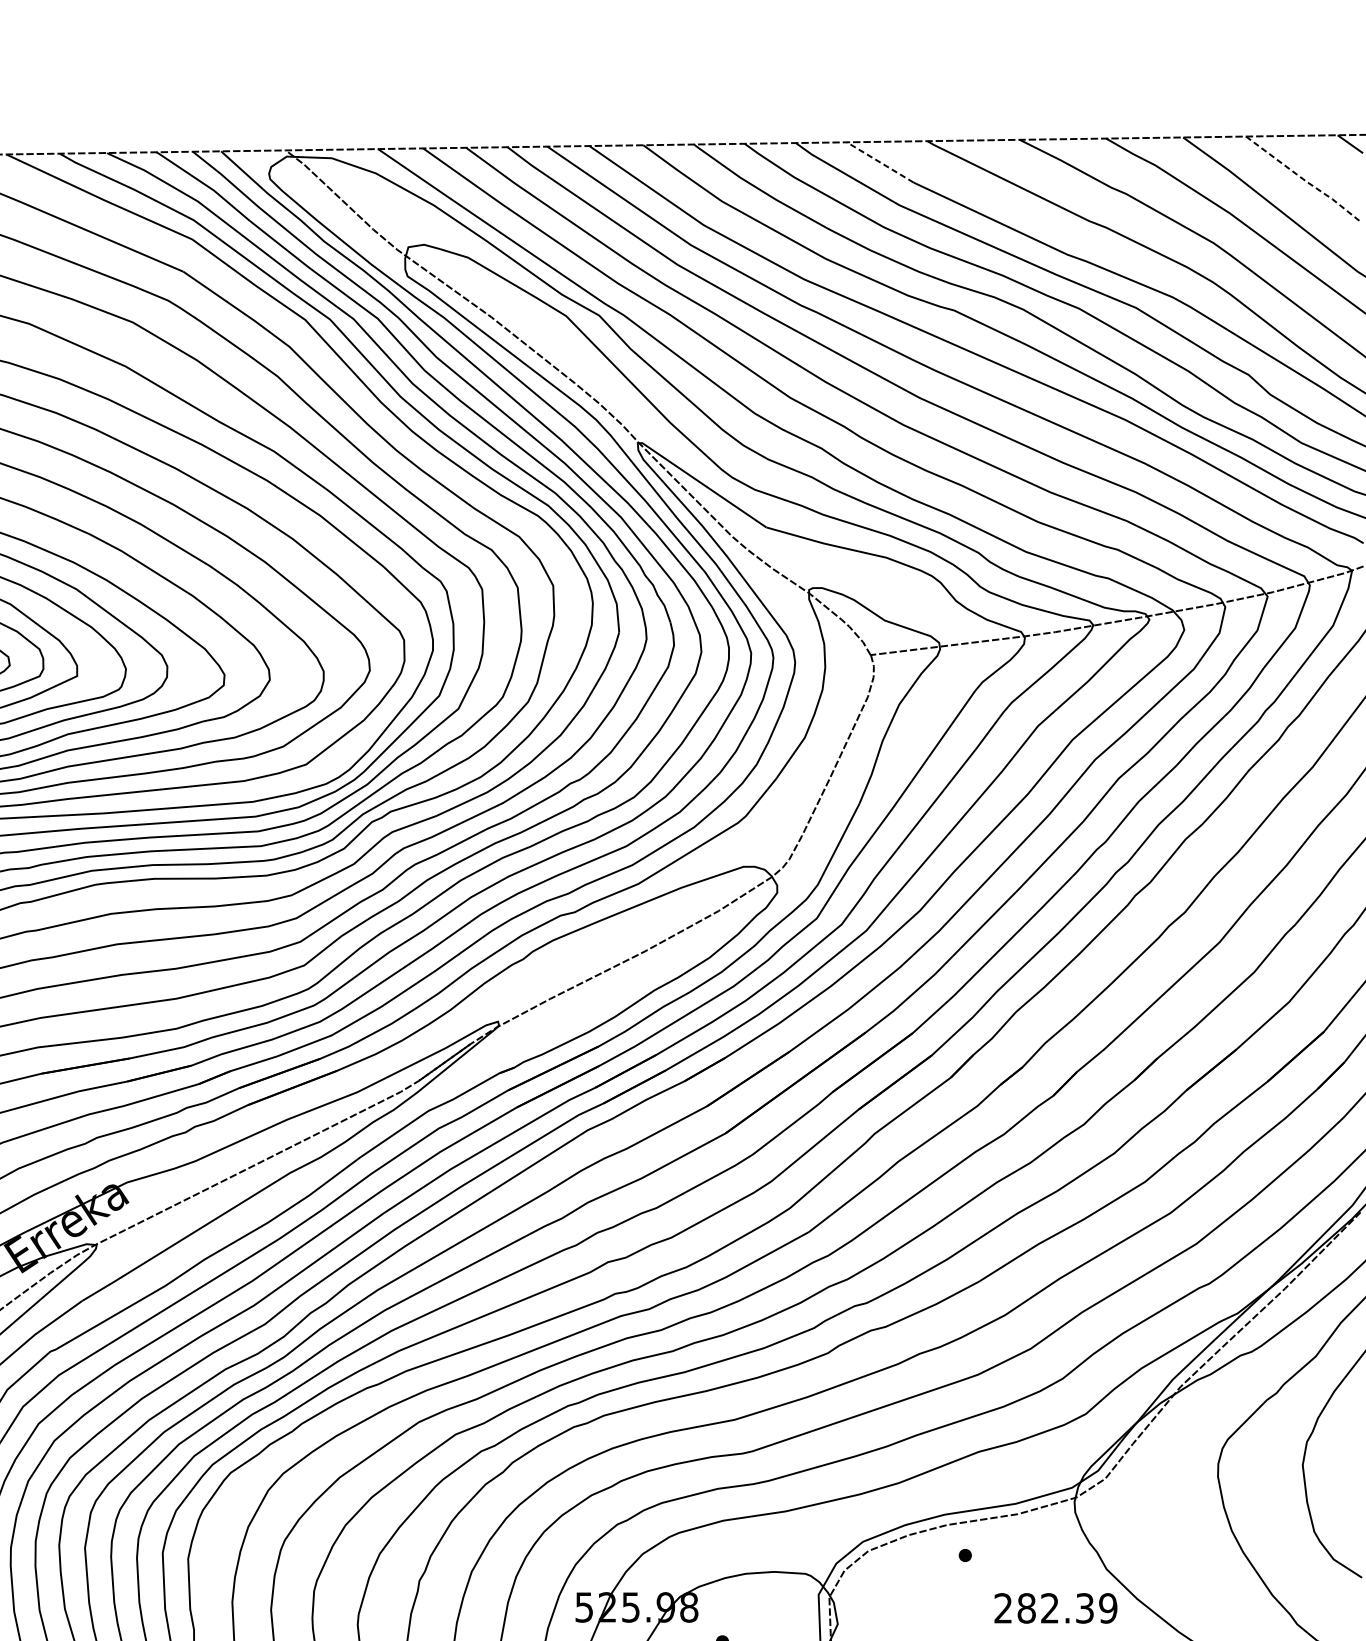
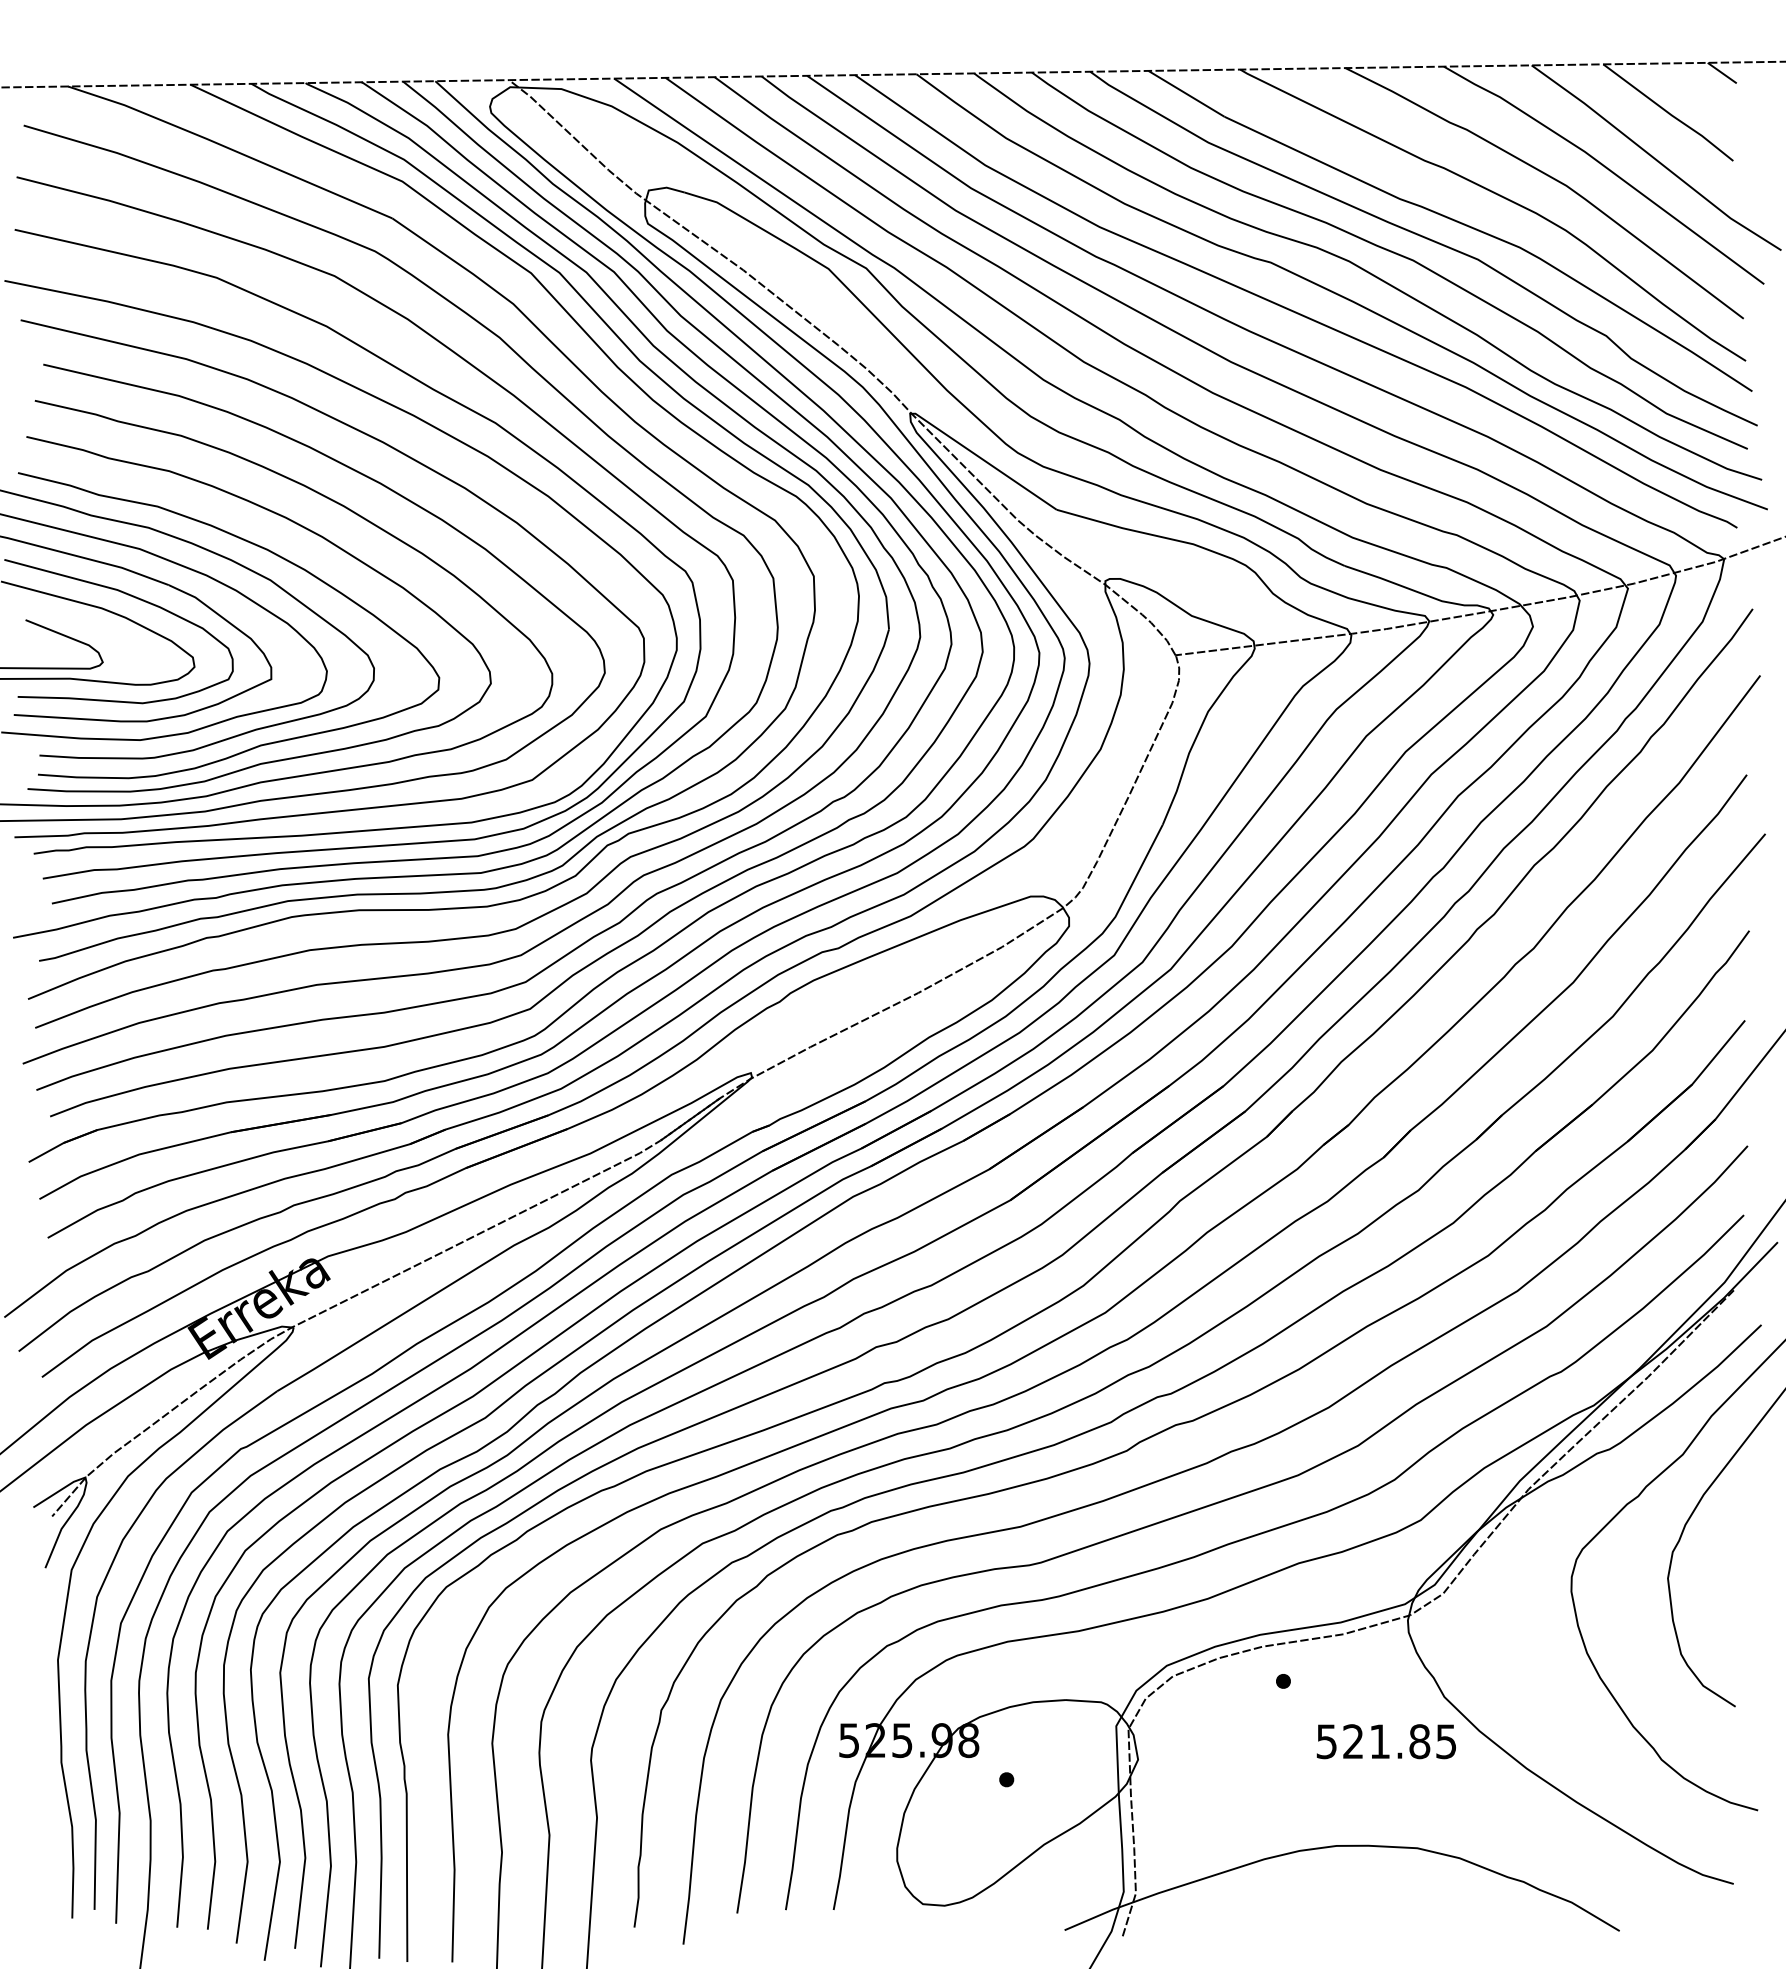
line: (880, 162) -> (1186, 93), dashed -> solid
line: (1304, 179) -> (1669, 113), dashed -> solid
text: (1055, 1608) -> (1386, 1741), 282.39 -> 521.85

